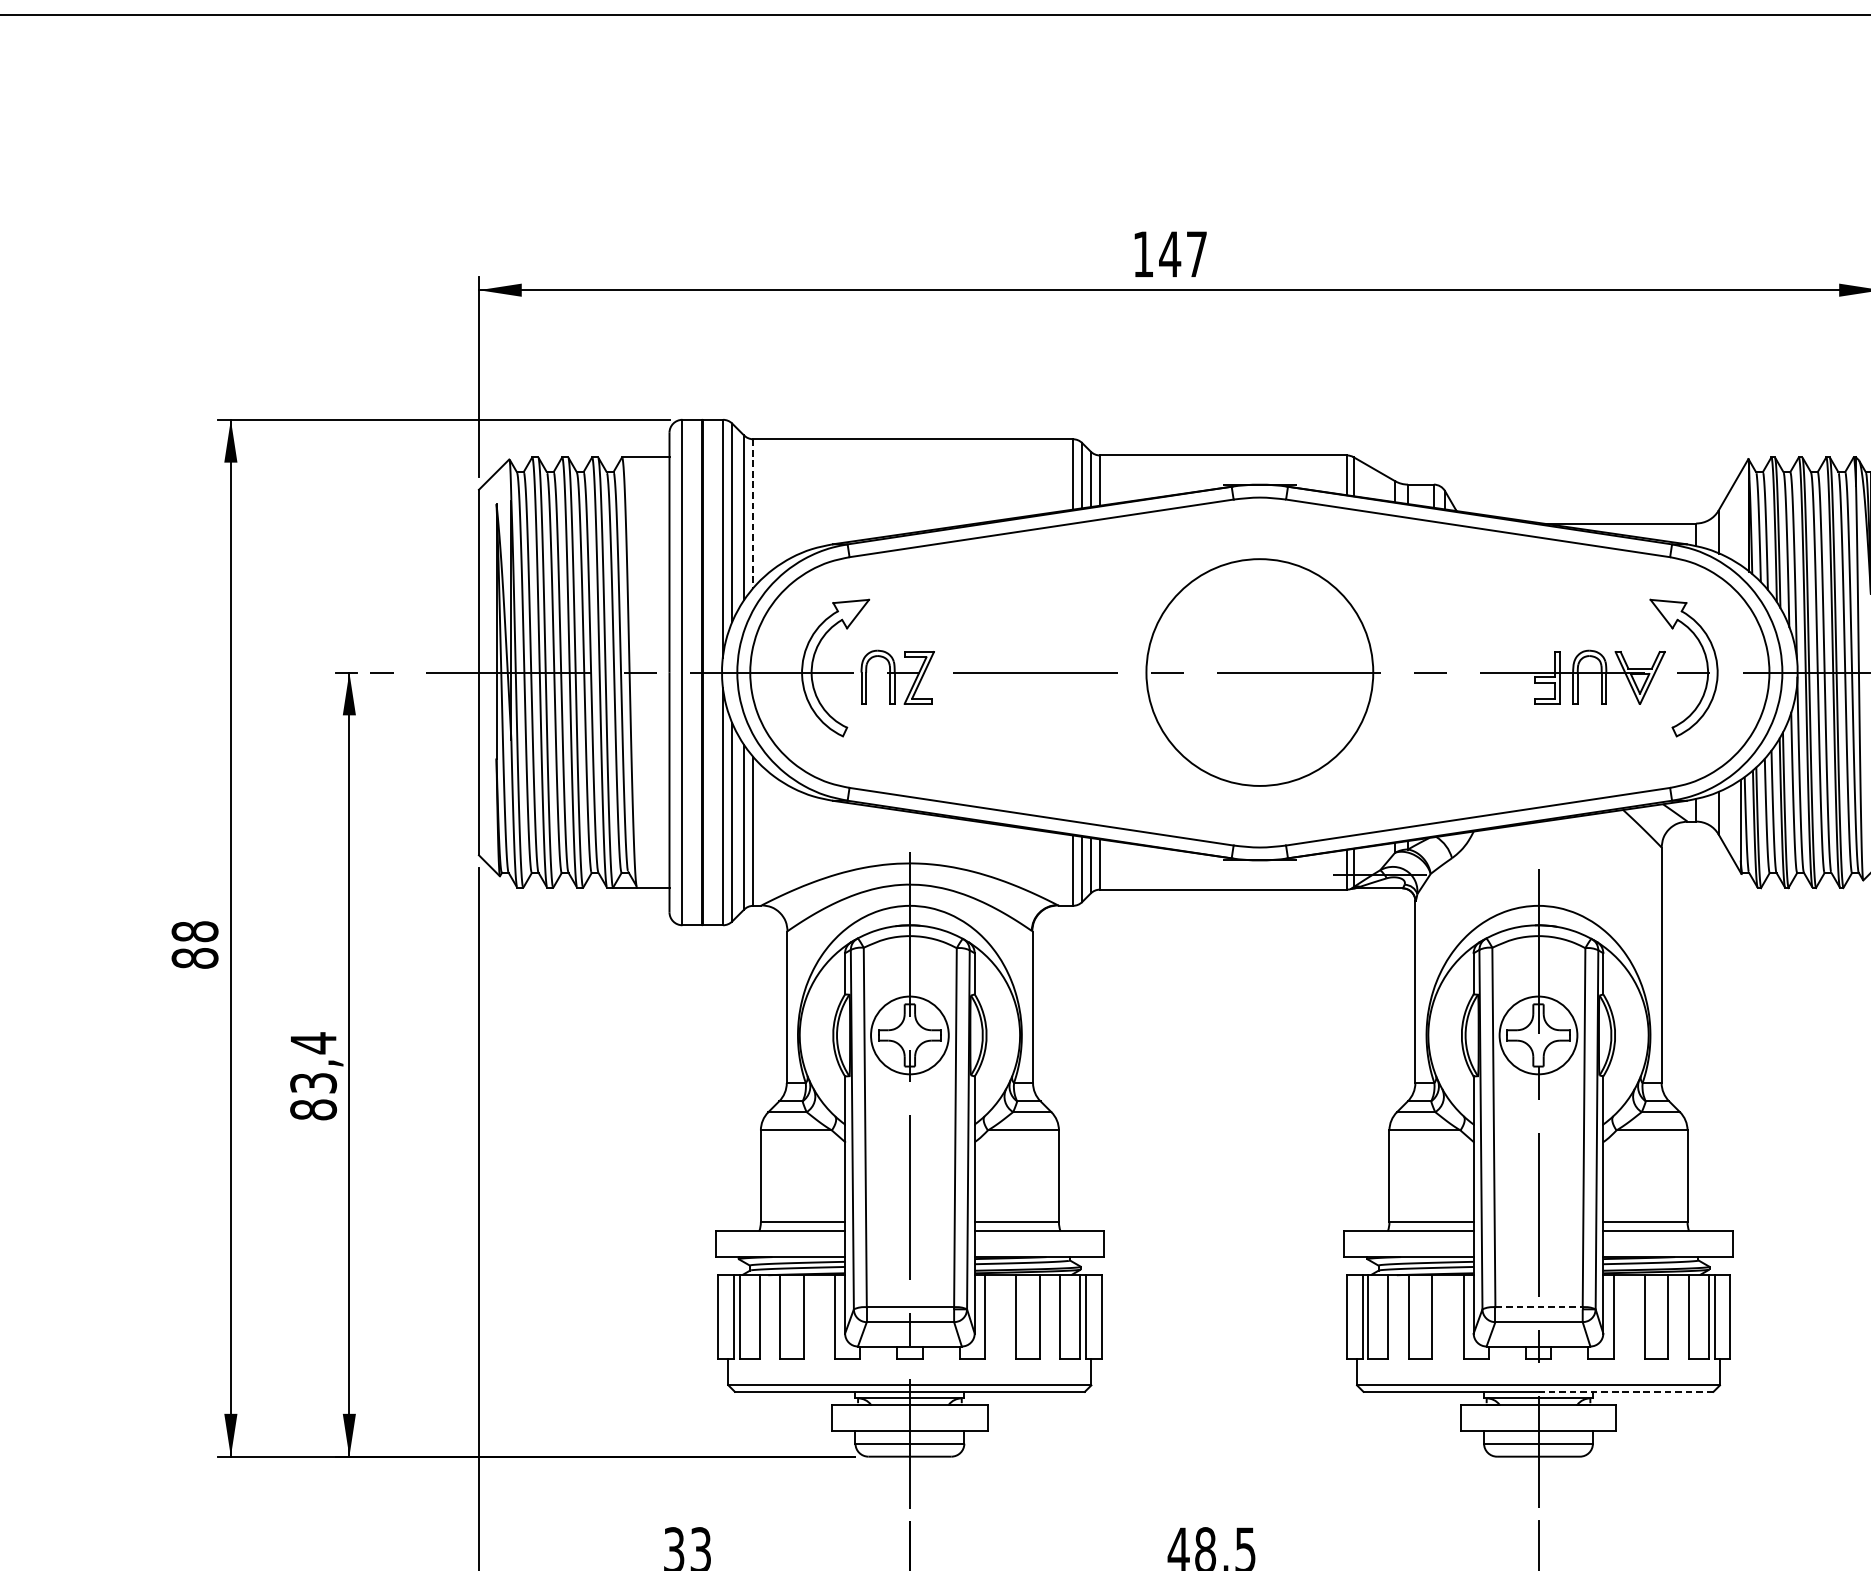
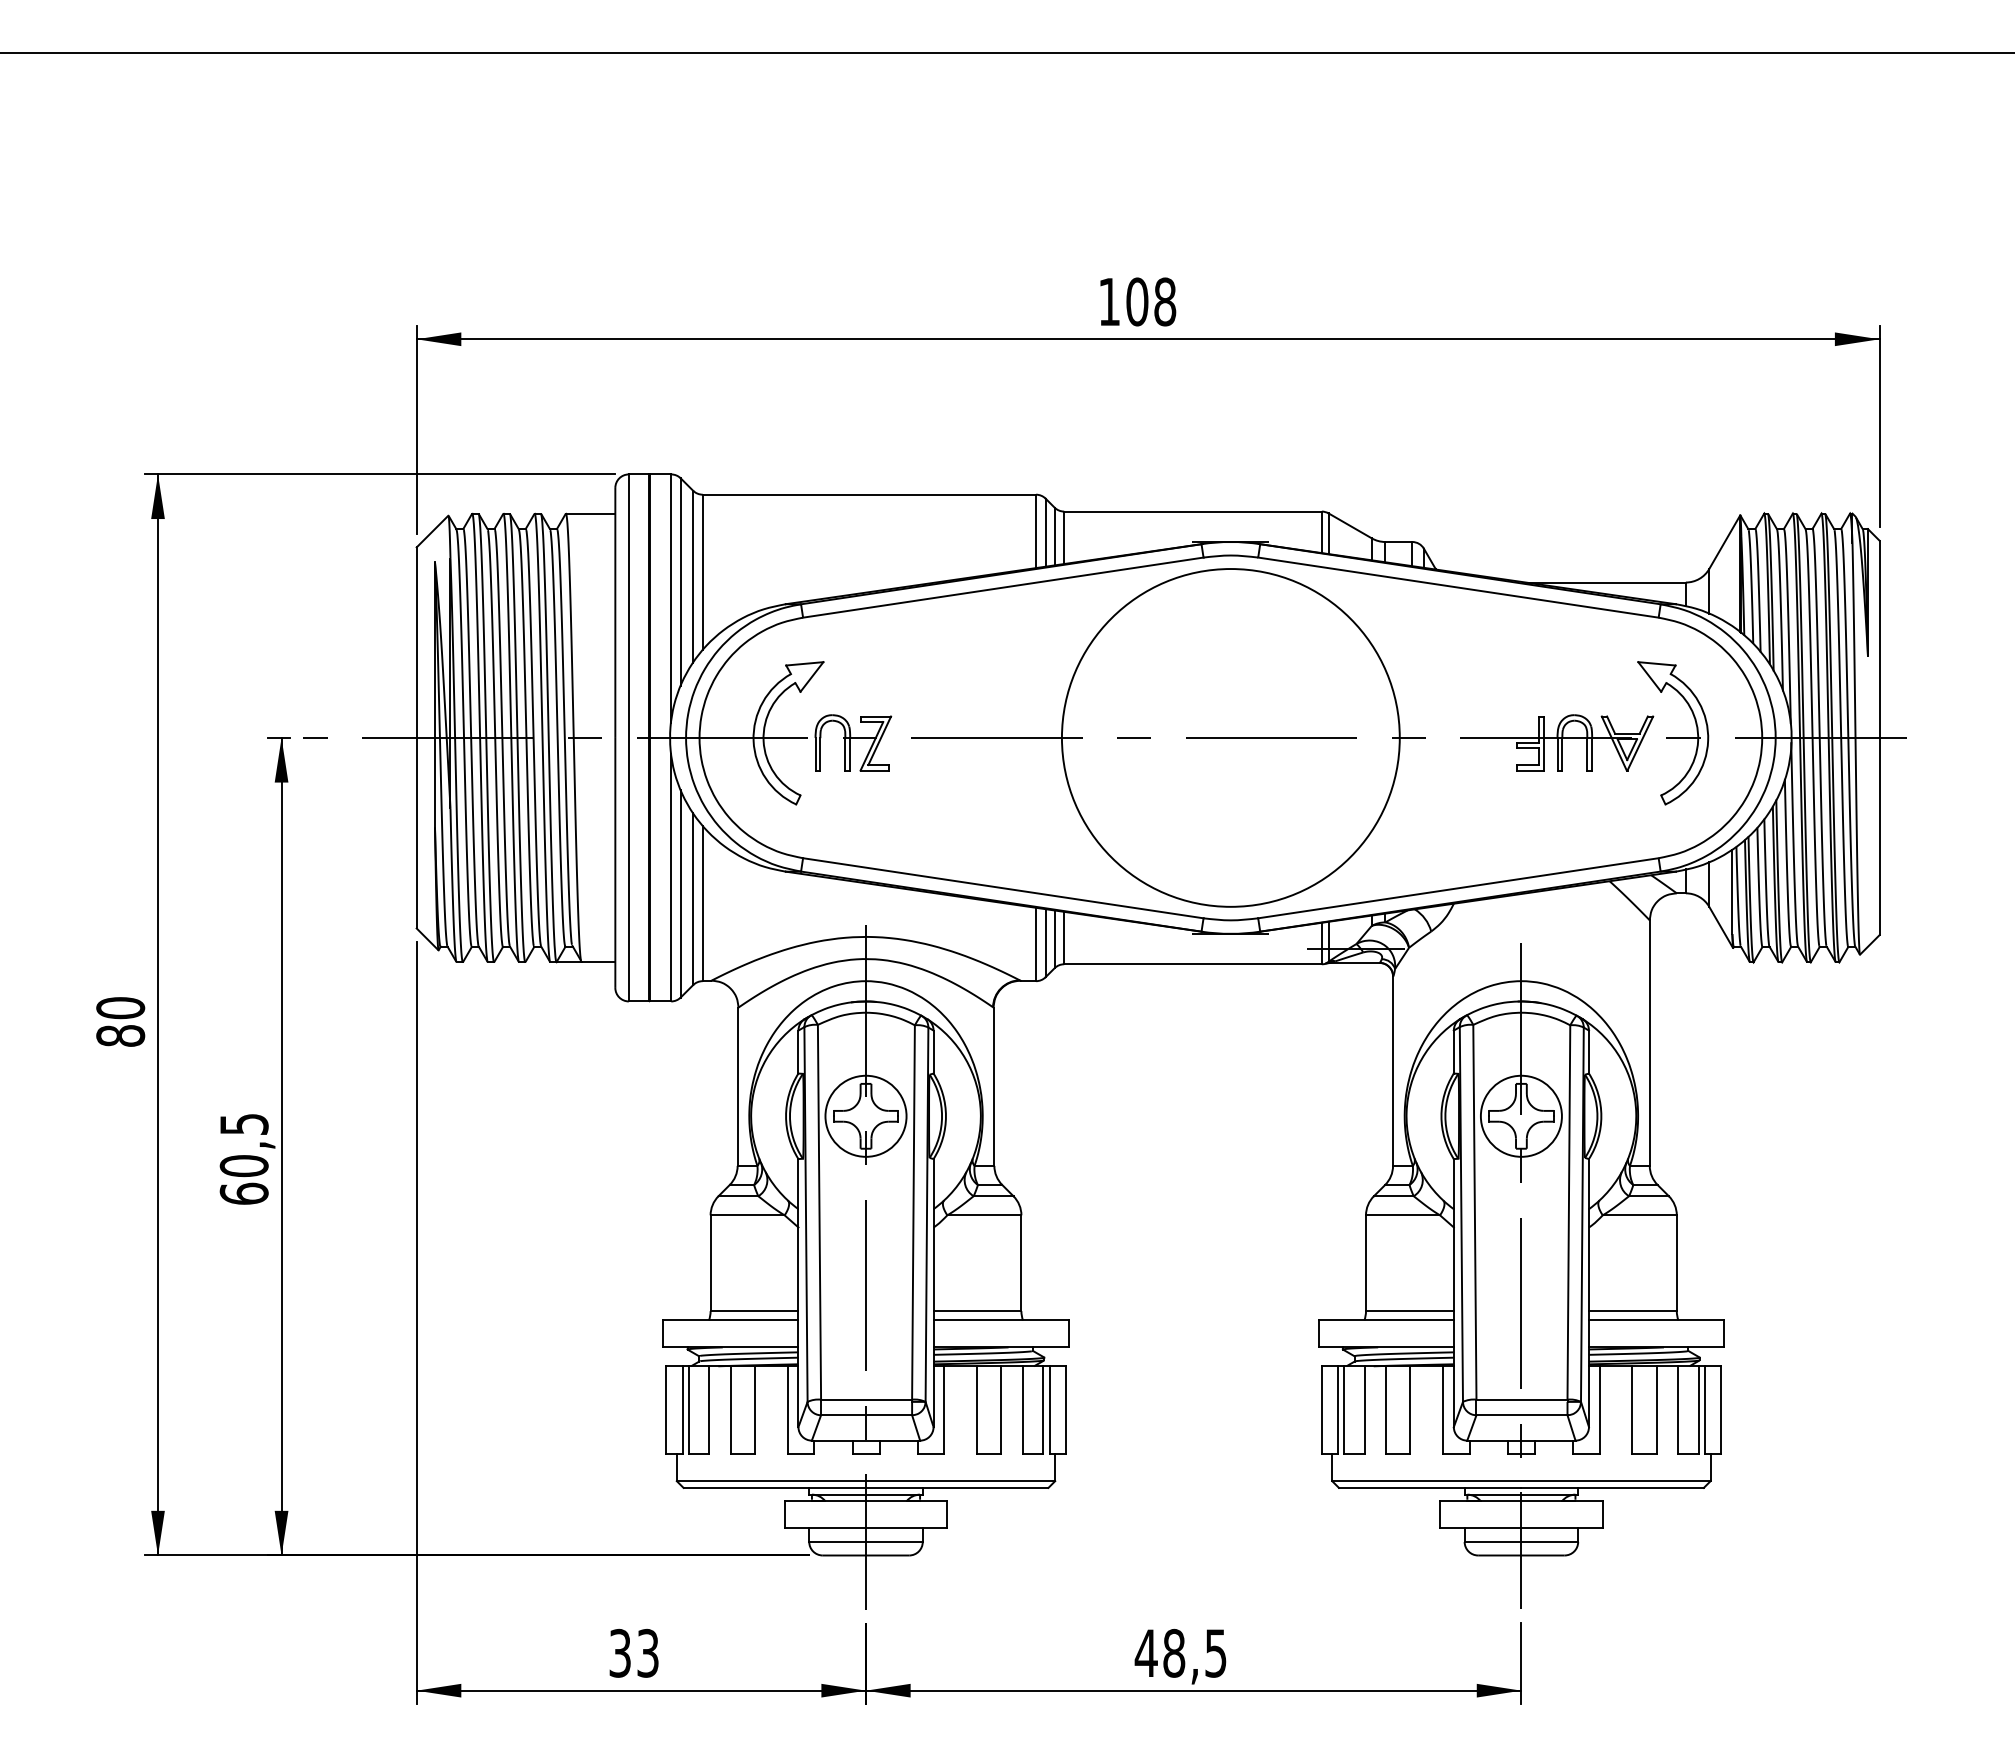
text: (1182, 253) -> (1150, 301), 147 -> 108
line: (753, 513) -> (702, 572), dashed -> solid
circle: (1259, 672) -> (1230, 737), size x1.43
text: (194, 932) -> (120, 1008), 88 -> 80
text: (312, 1075) -> (243, 1158), 83,4 -> 60,5
line: (1538, 1307) -> (1521, 1399), dashed -> solid
line: (1625, 1391) -> (1612, 1487), dashed -> solid

